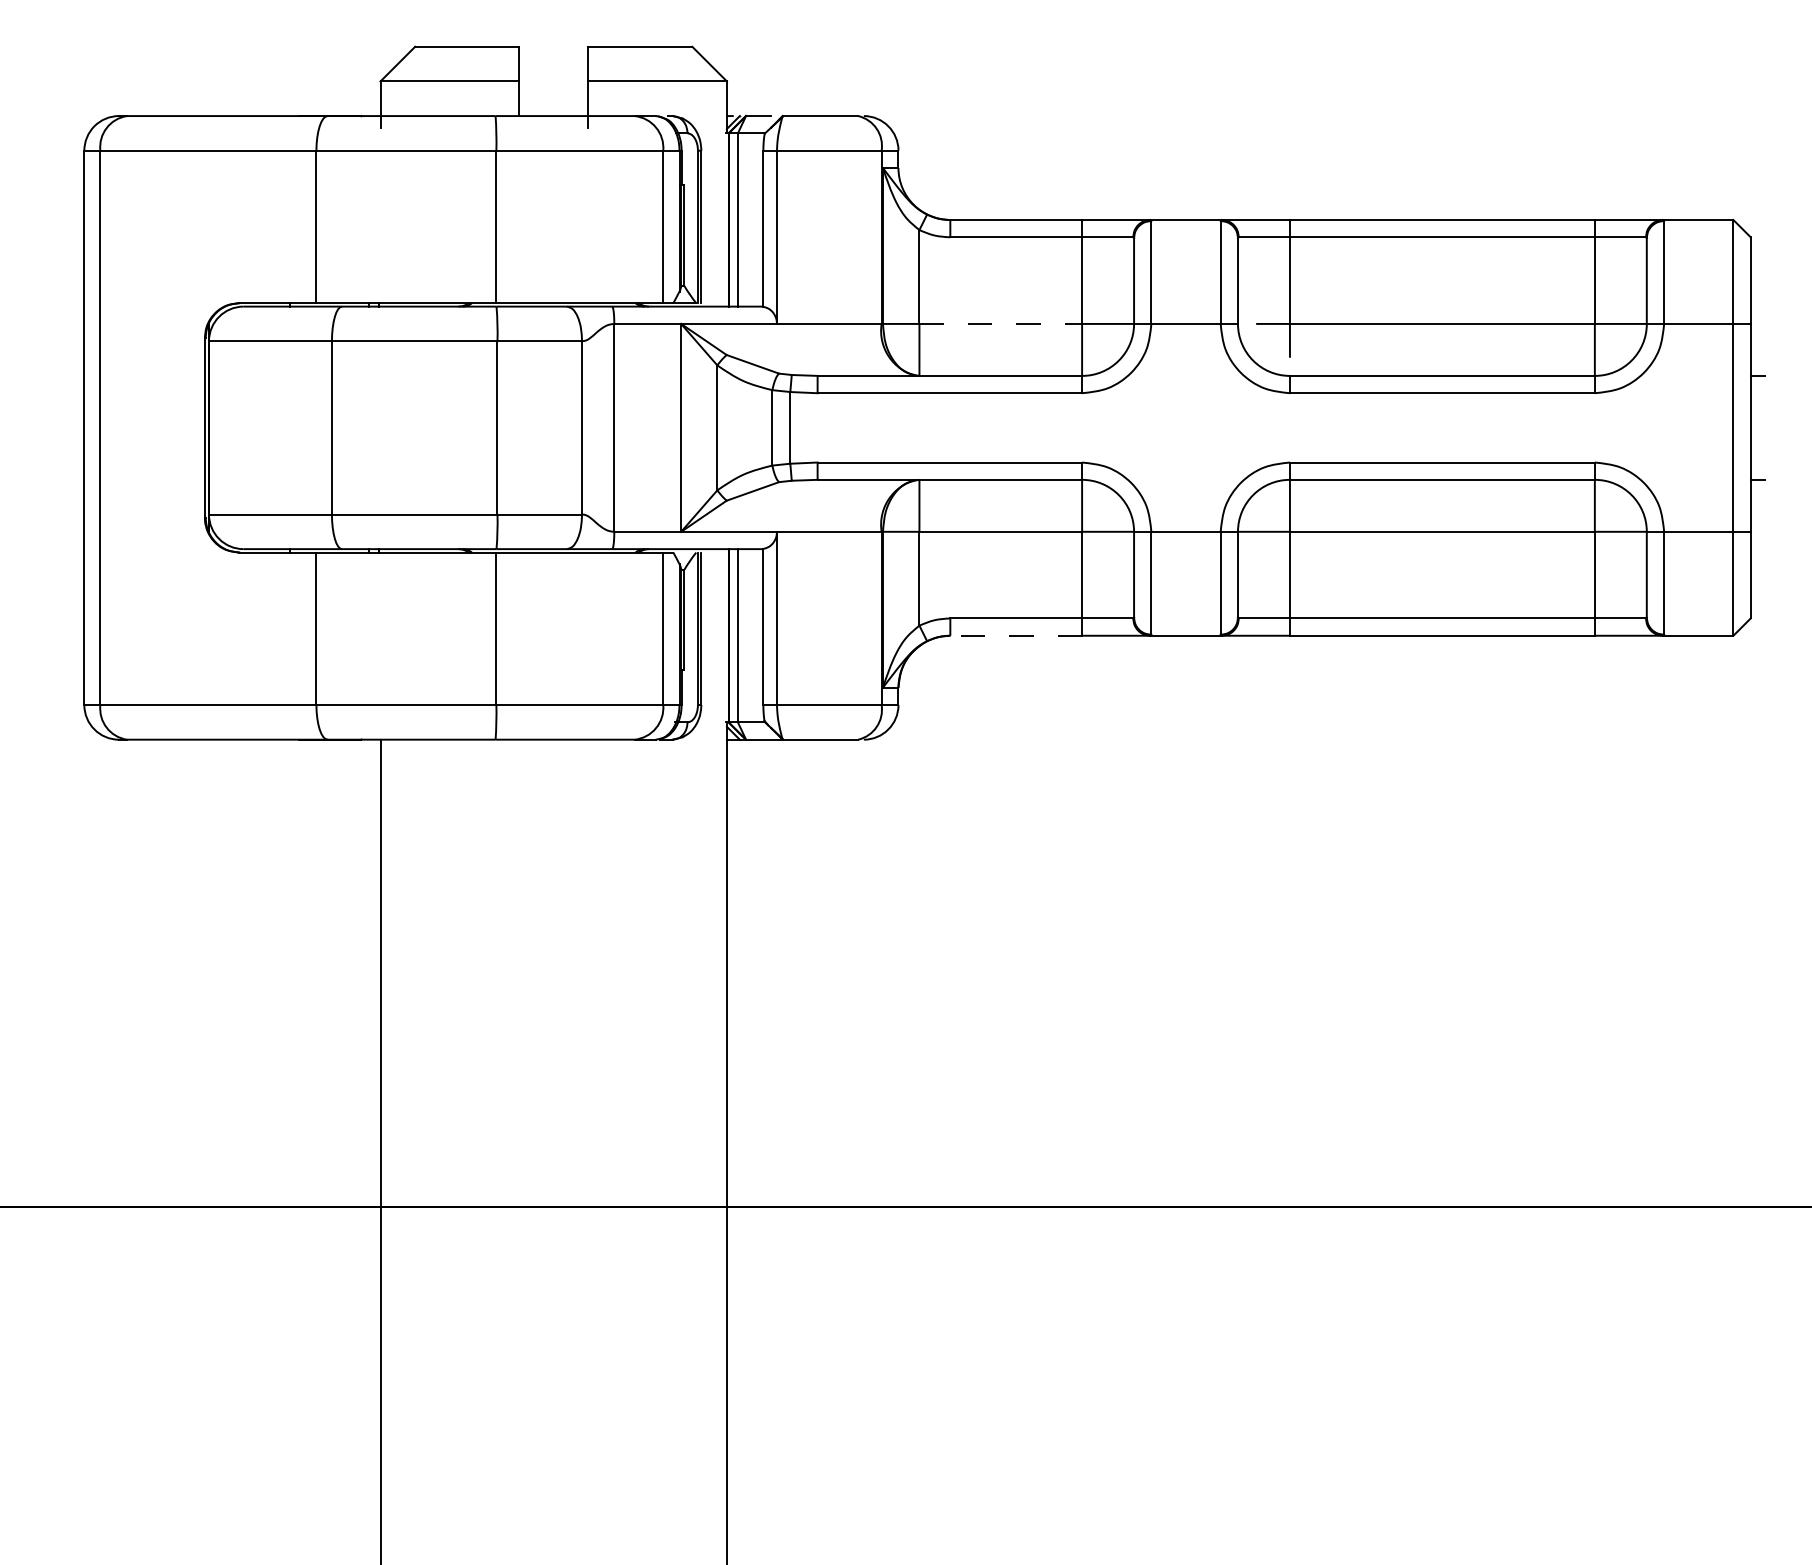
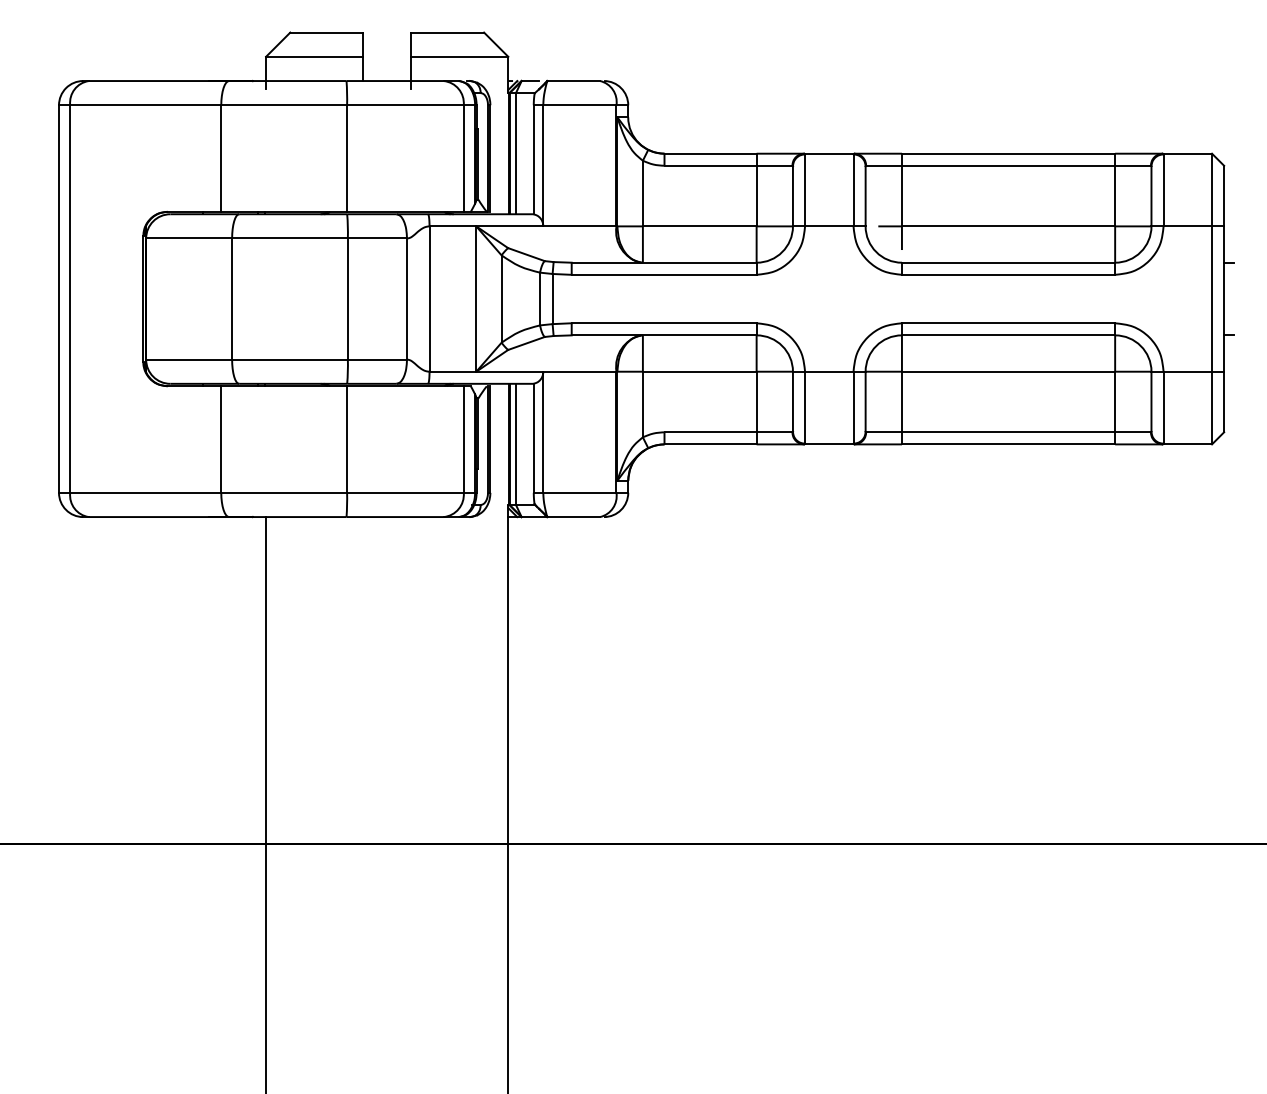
line: (1000, 324) -> (699, 226), dashed -> solid
line: (1016, 635) -> (710, 444), dashed -> solid

